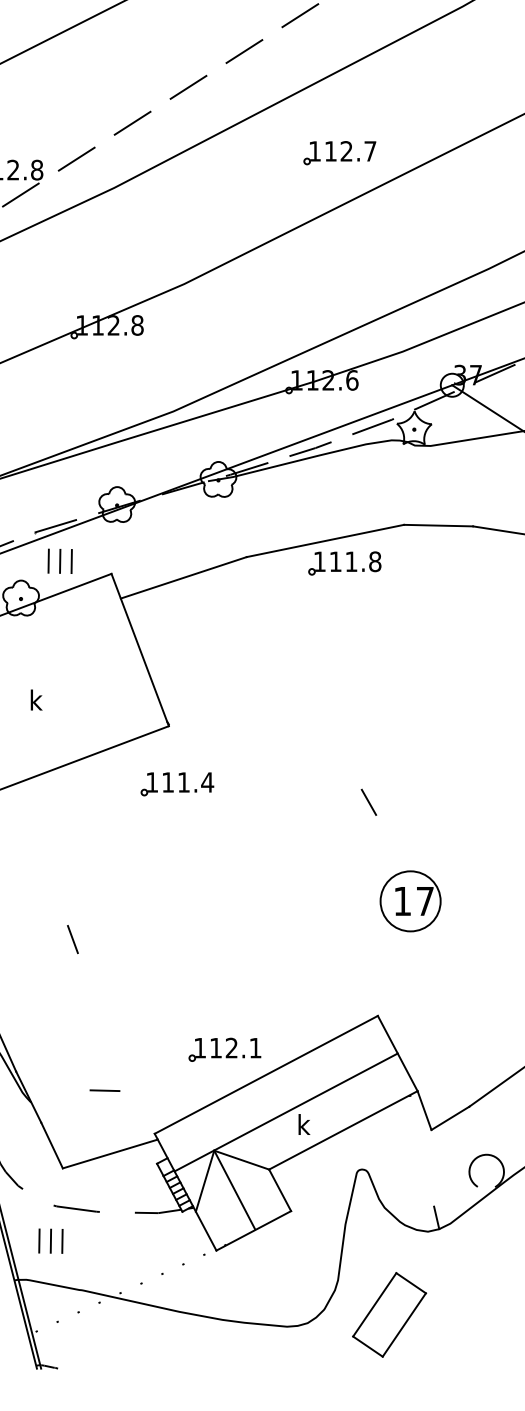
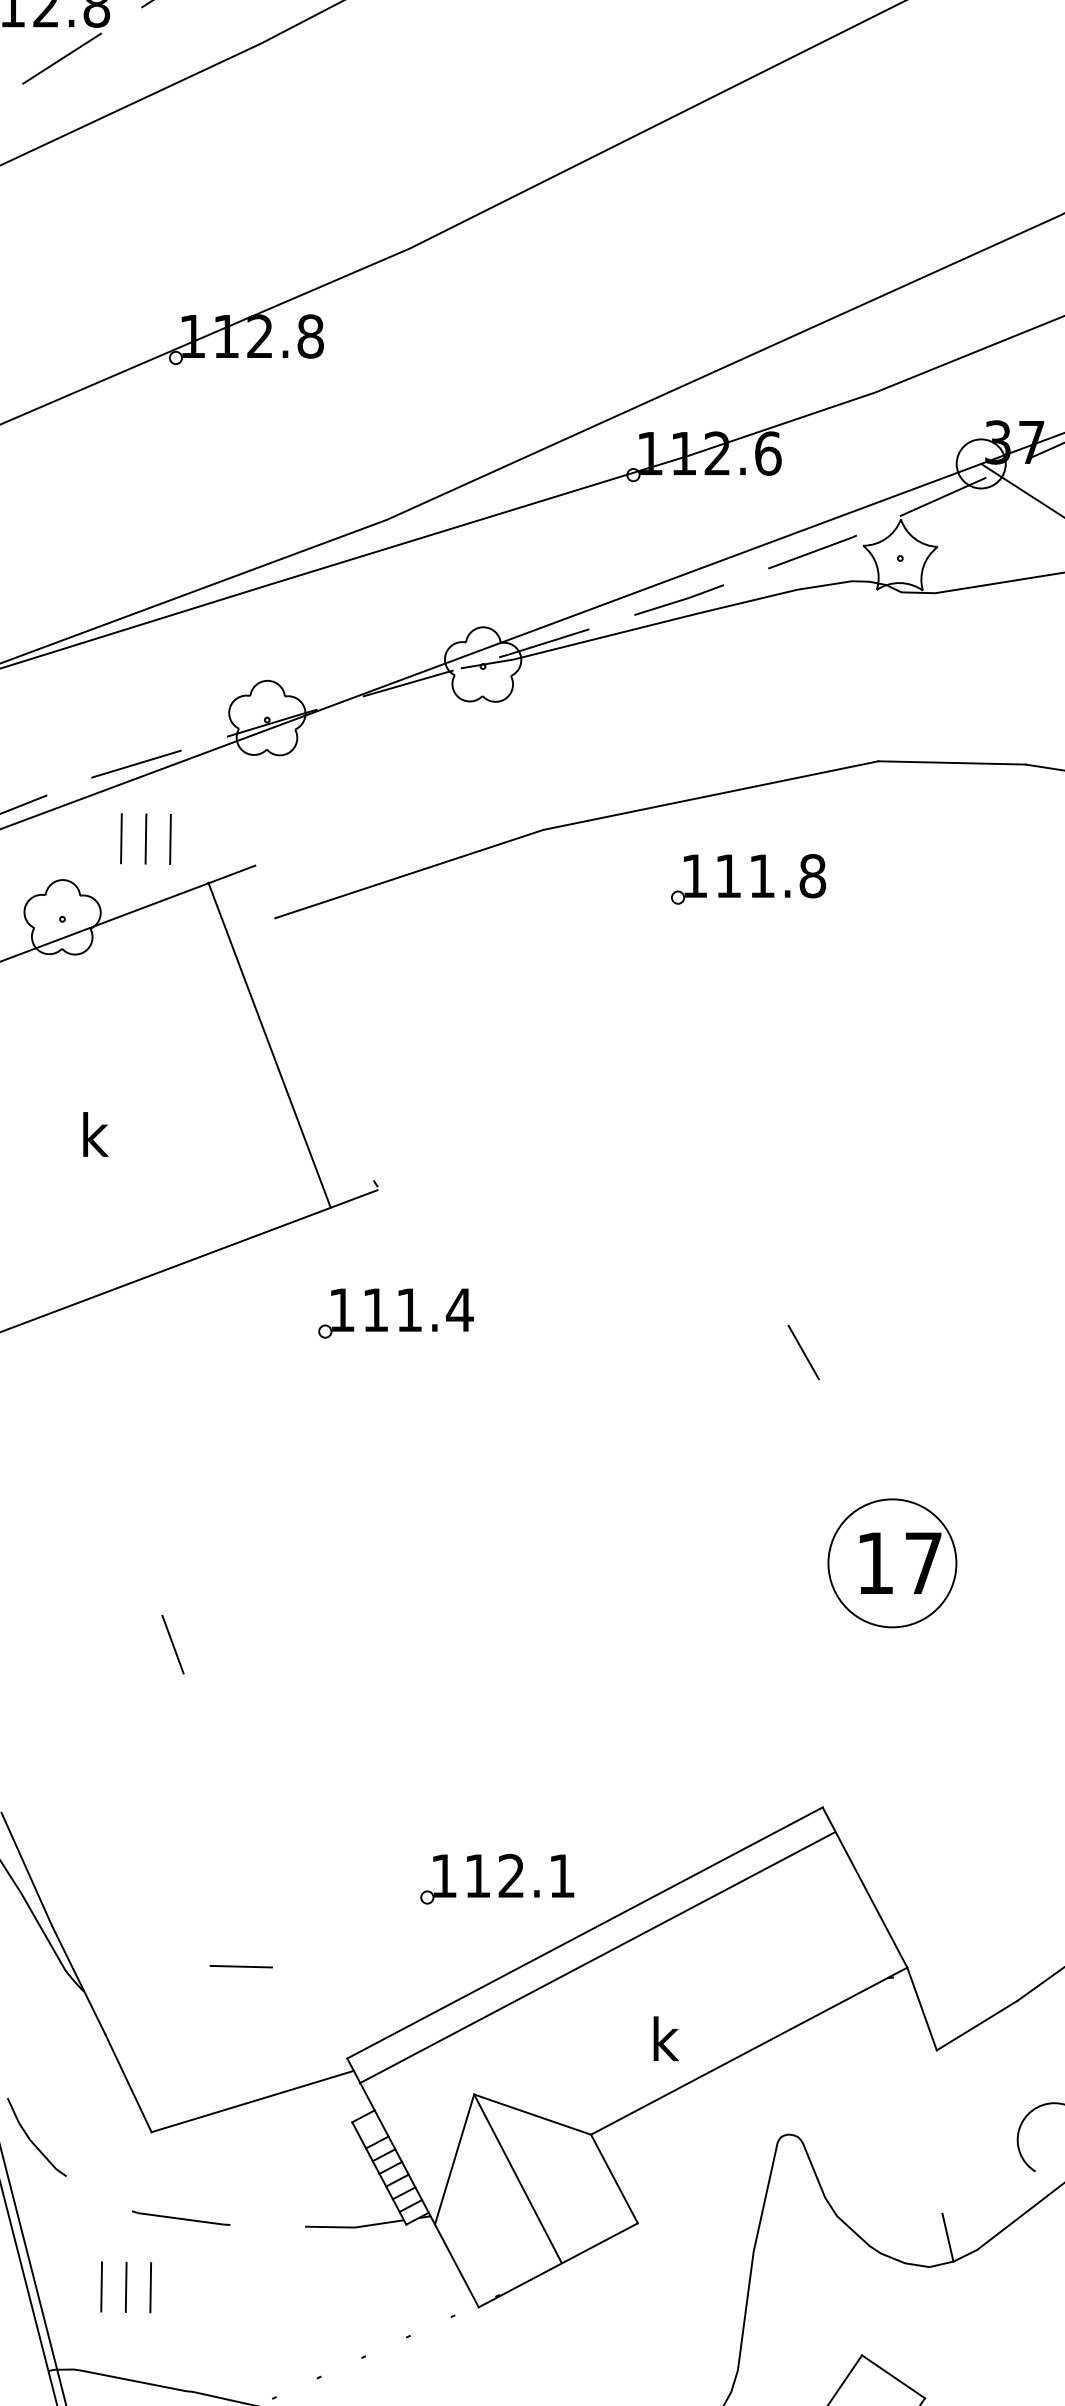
part: (344, 563) -> (747, 879), moved
line: (139, 649) -> (267, 1043), moved
line: (285, 1112) -> (596, 1957), moved

